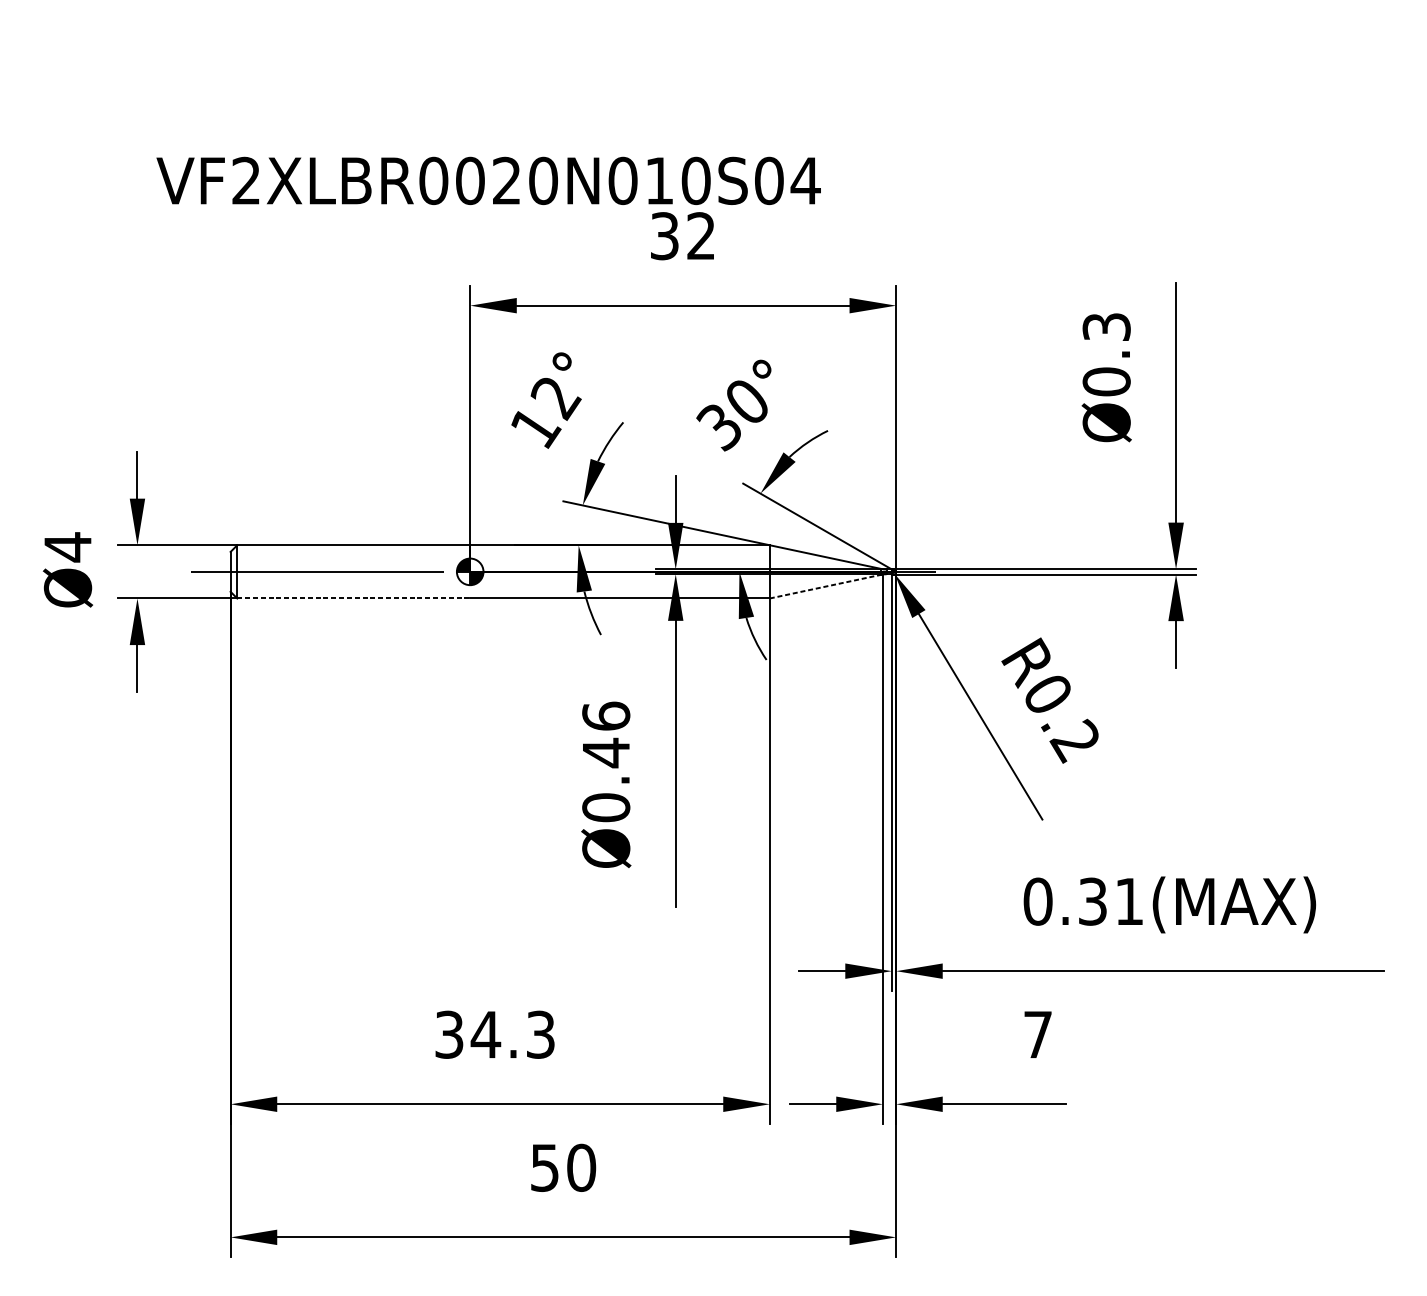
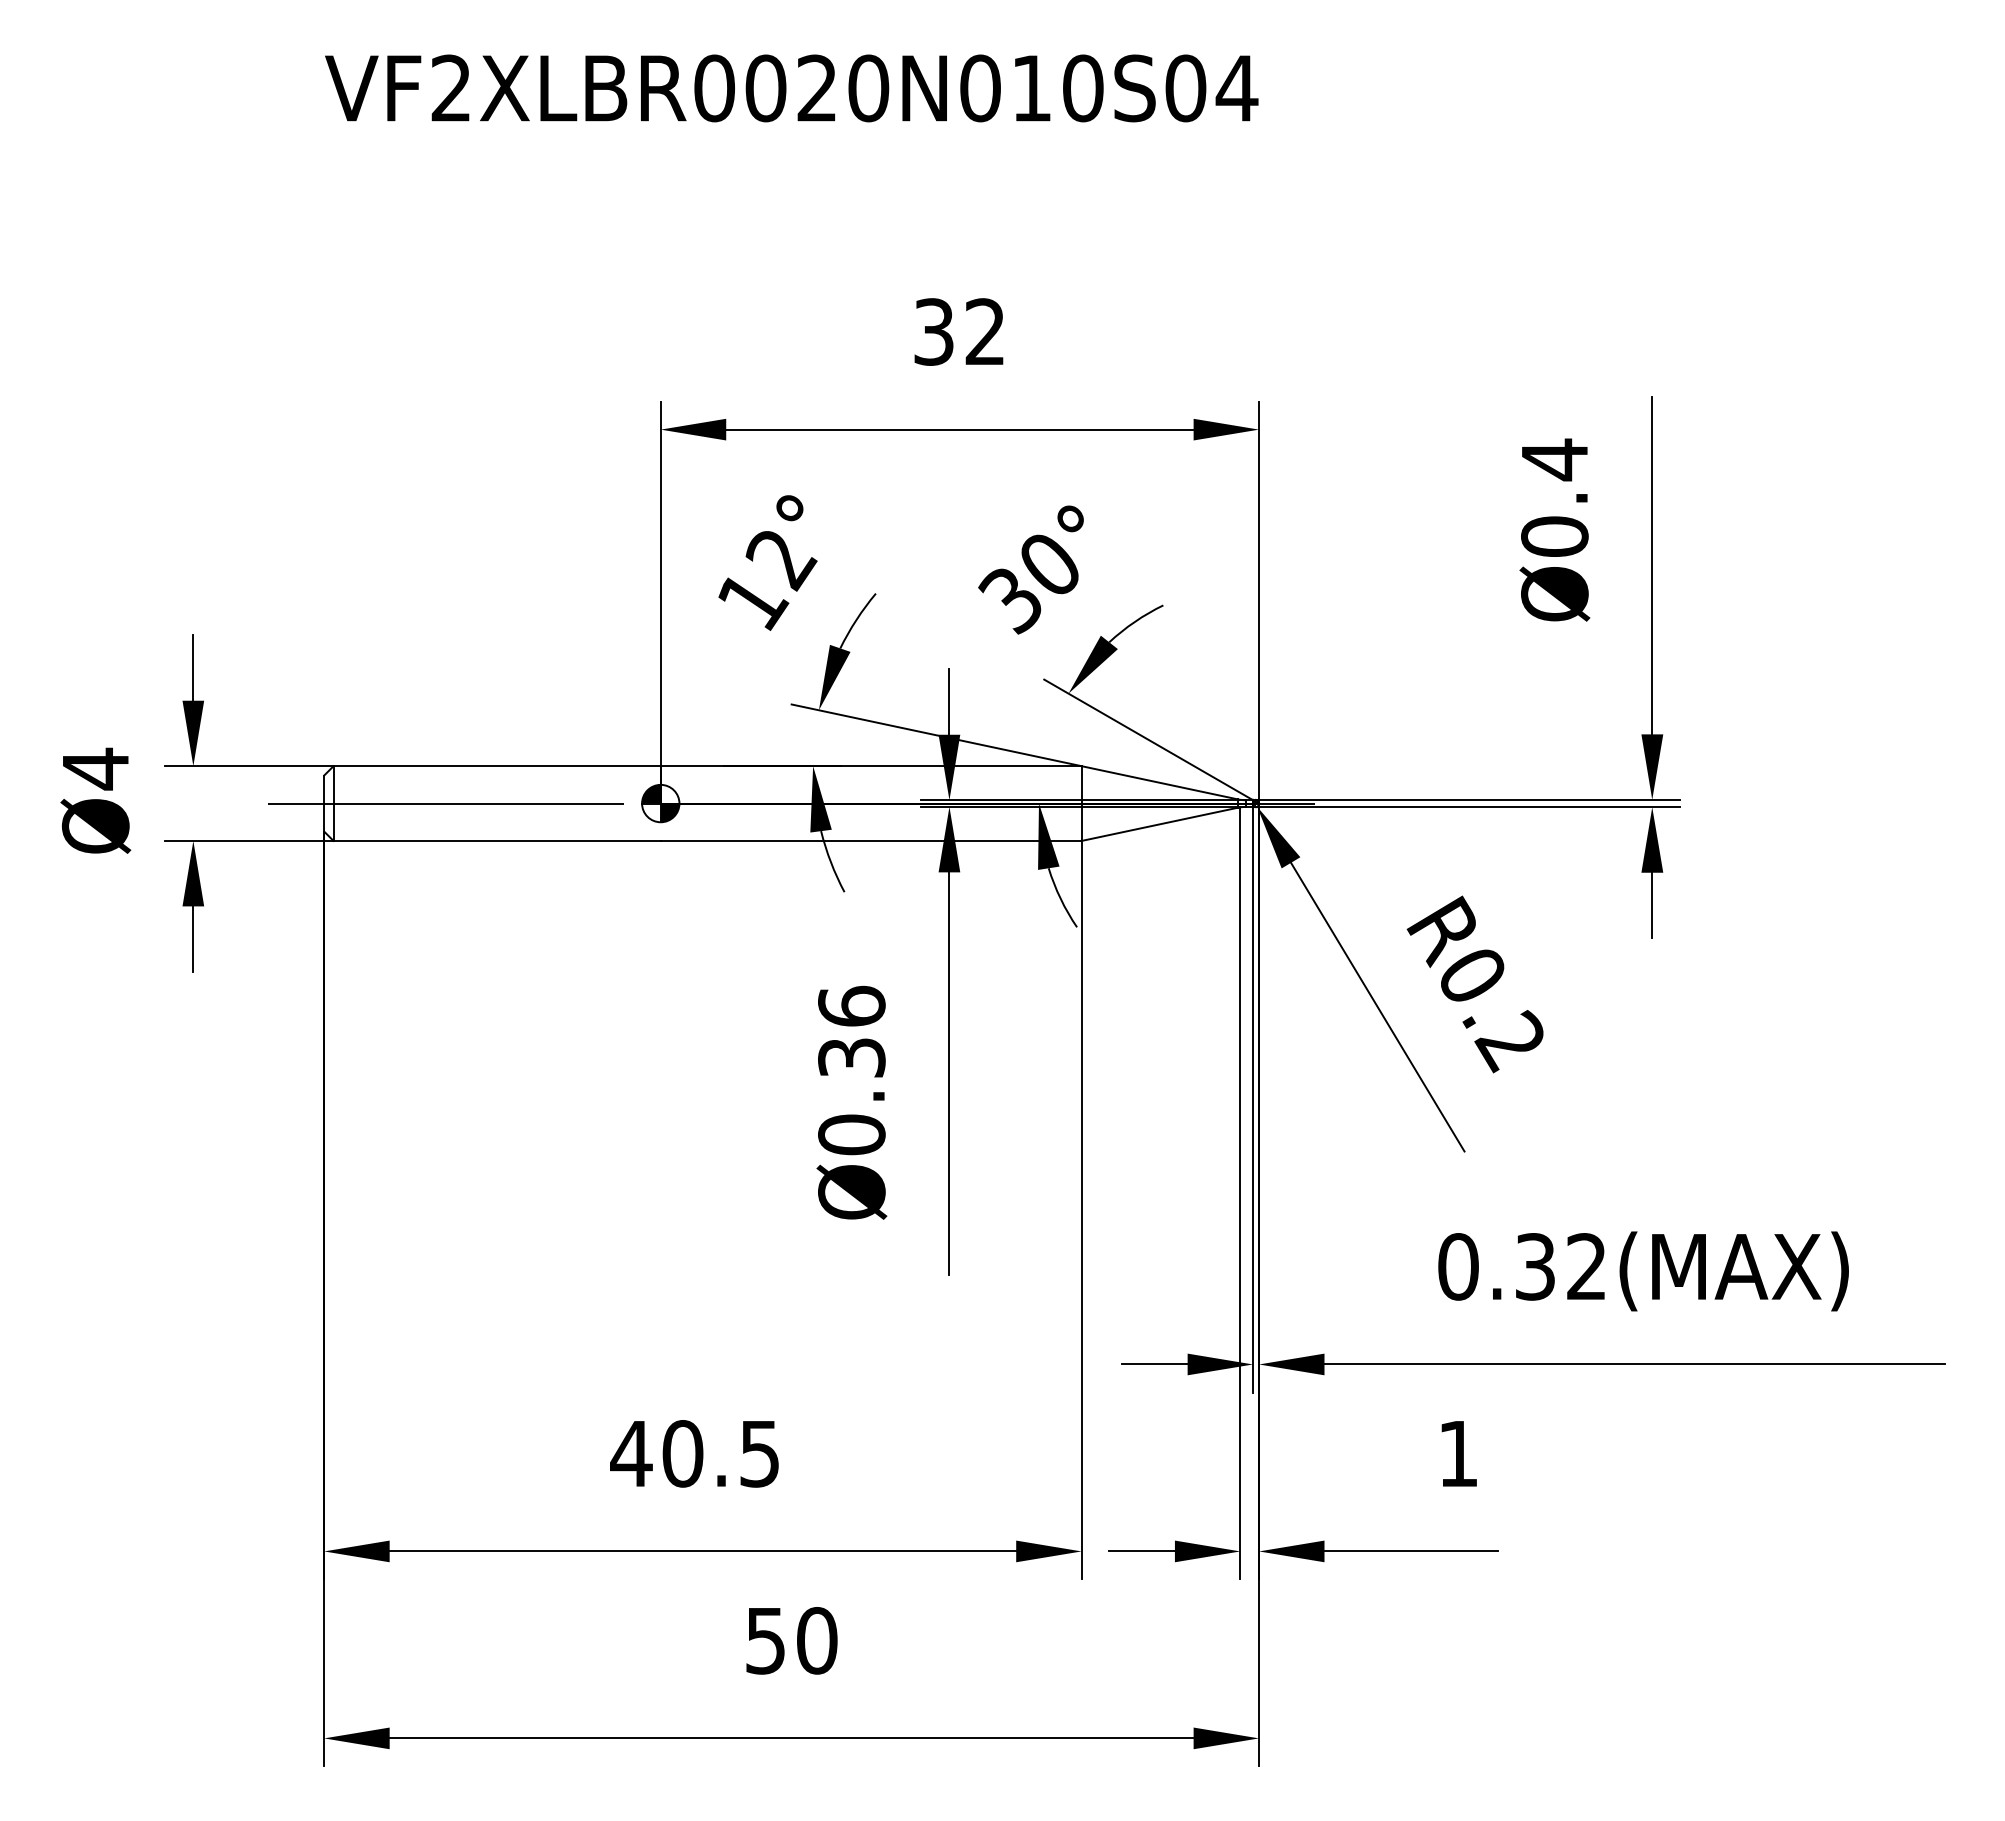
text: (488, 180) -> (791, 88), moved
text: (1106, 326) -> (1554, 459), Ø0.3 -> Ø0.4
line: (825, 586) -> (1159, 824), dashed -> solid
line: (353, 598) -> (497, 840), dashed -> solid
text: (606, 752) -> (851, 1057), Ø0.46 -> Ø0.36
text: (1129, 901) -> (1586, 1266), 0.31(MAX) -> 0.32(MAX)
text: (494, 1034) -> (694, 1453), 34.3 -> 40.5
text: (1038, 1034) -> (1458, 1453), 7 -> 1

